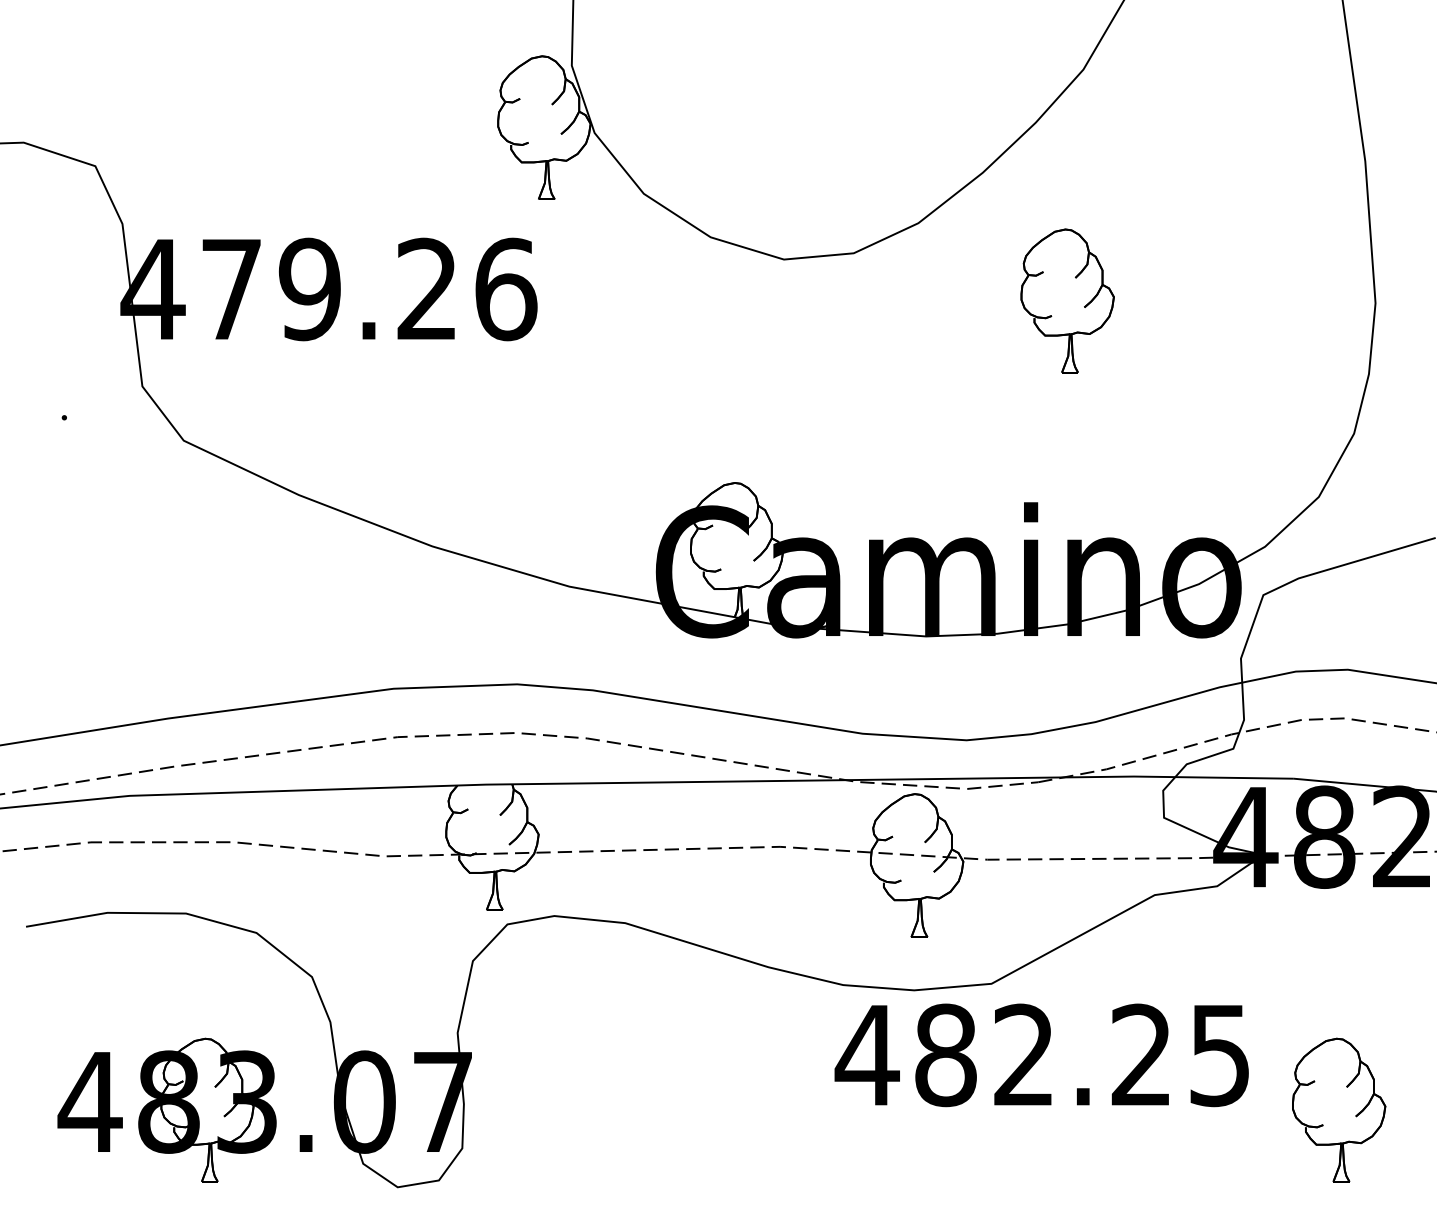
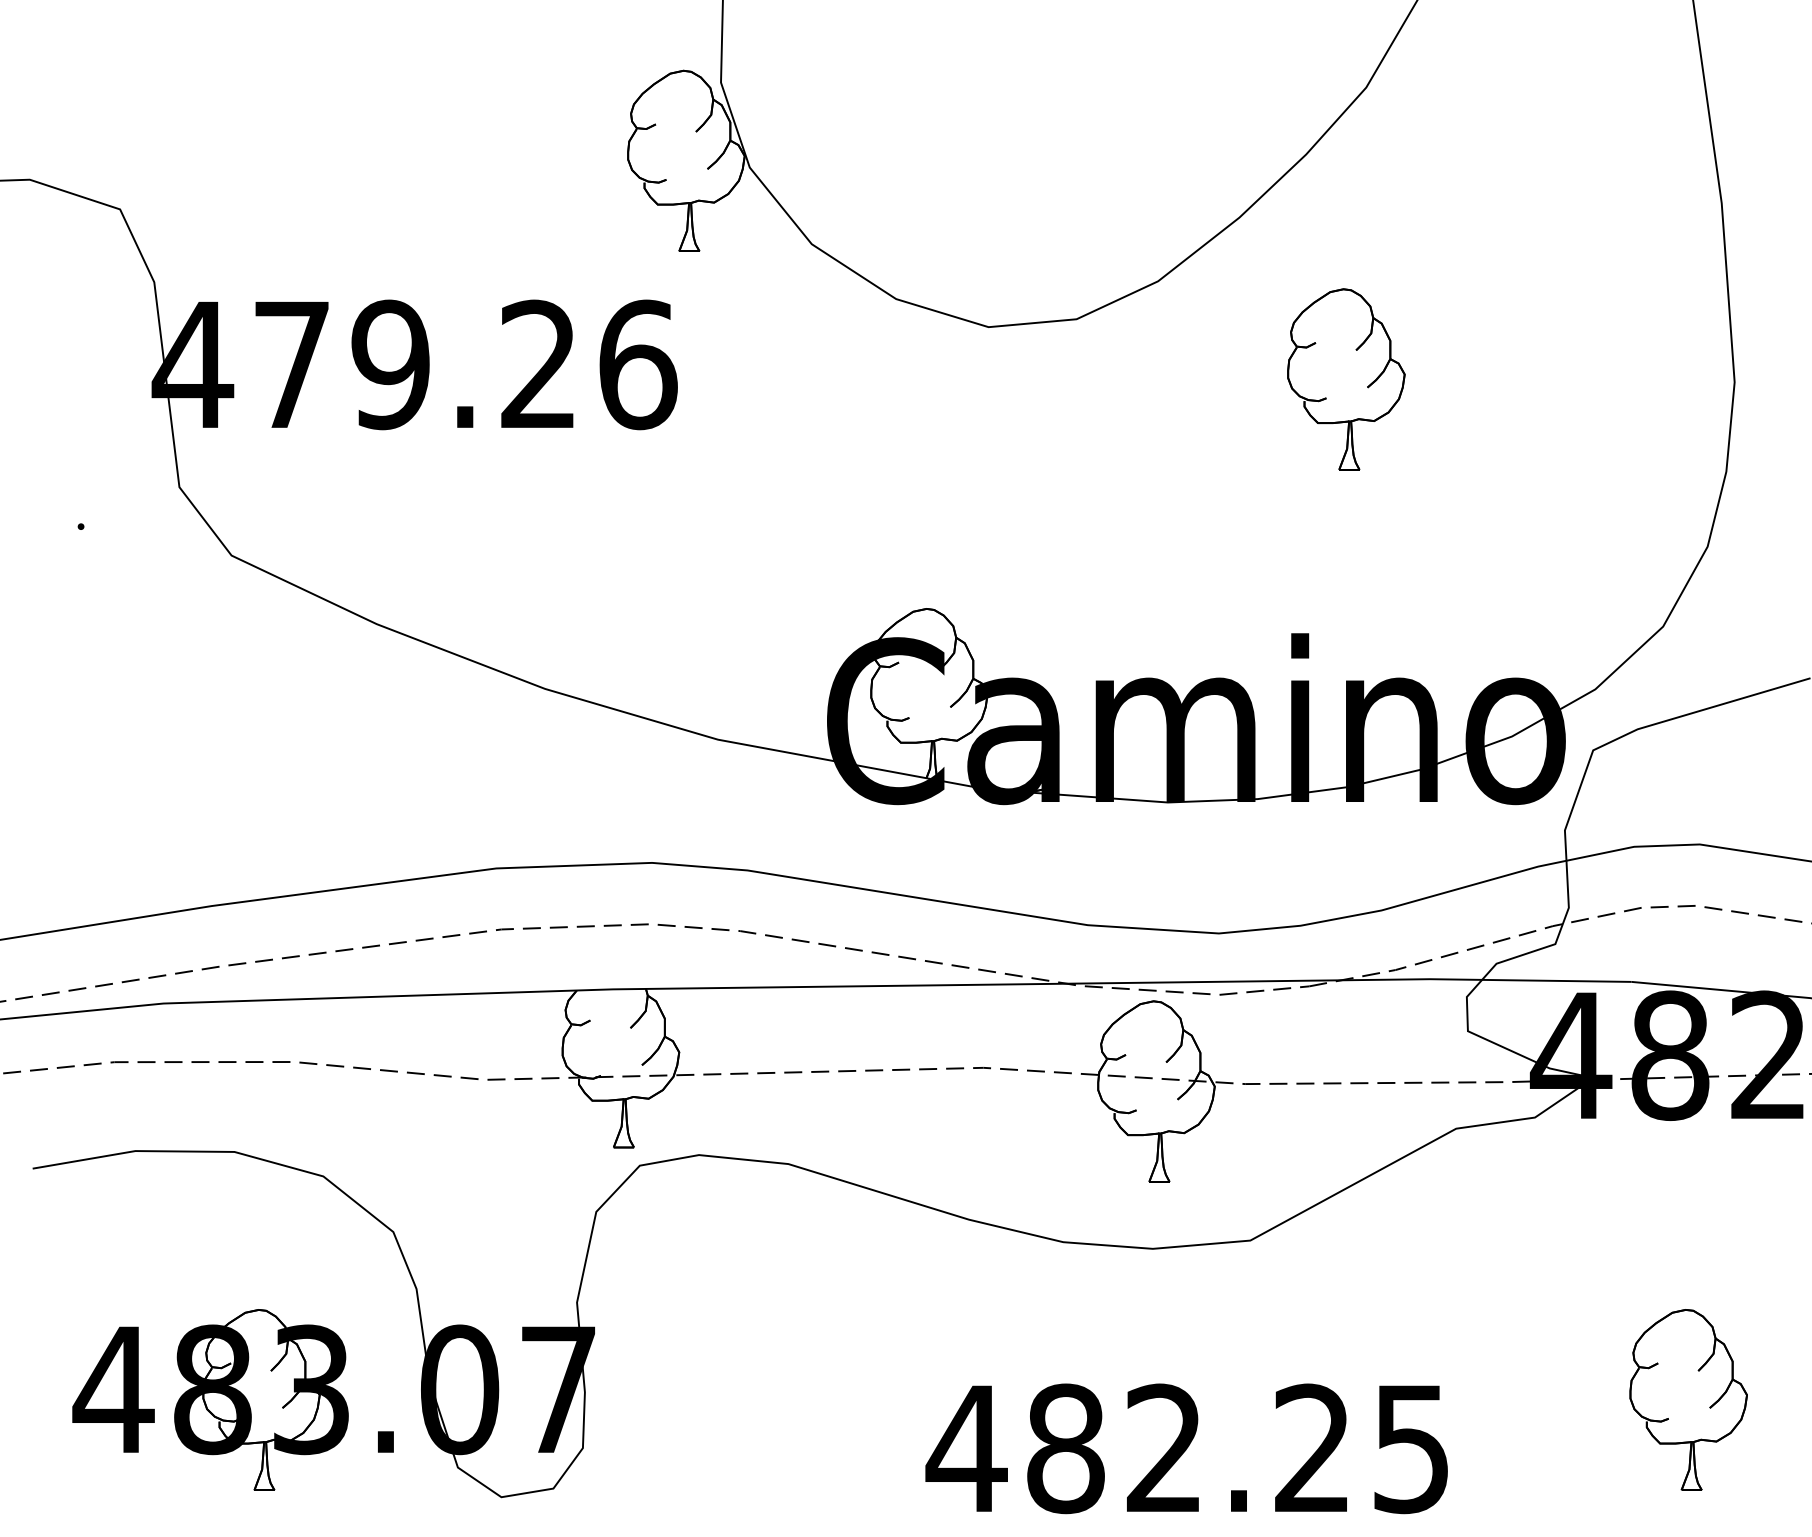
text: (1041, 1055) -> (1186, 1448), moved

